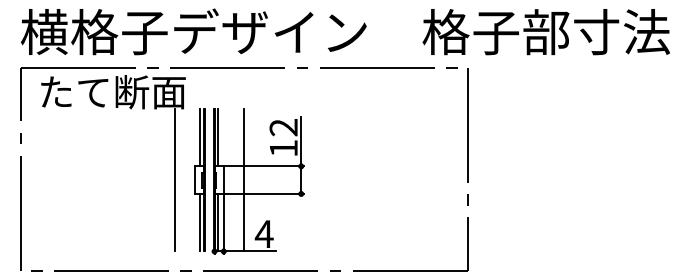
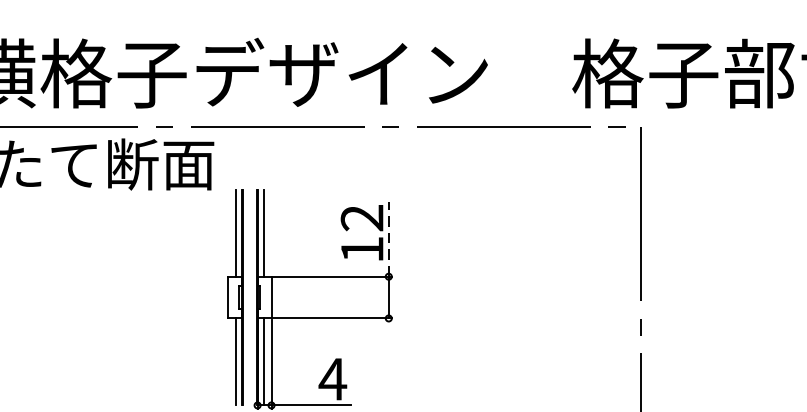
line: (301, 141) -> (389, 239), solid -> dashed
line: (174, 180) -> (196, 298), removed
line: (243, 180) -> (301, 298), removed

